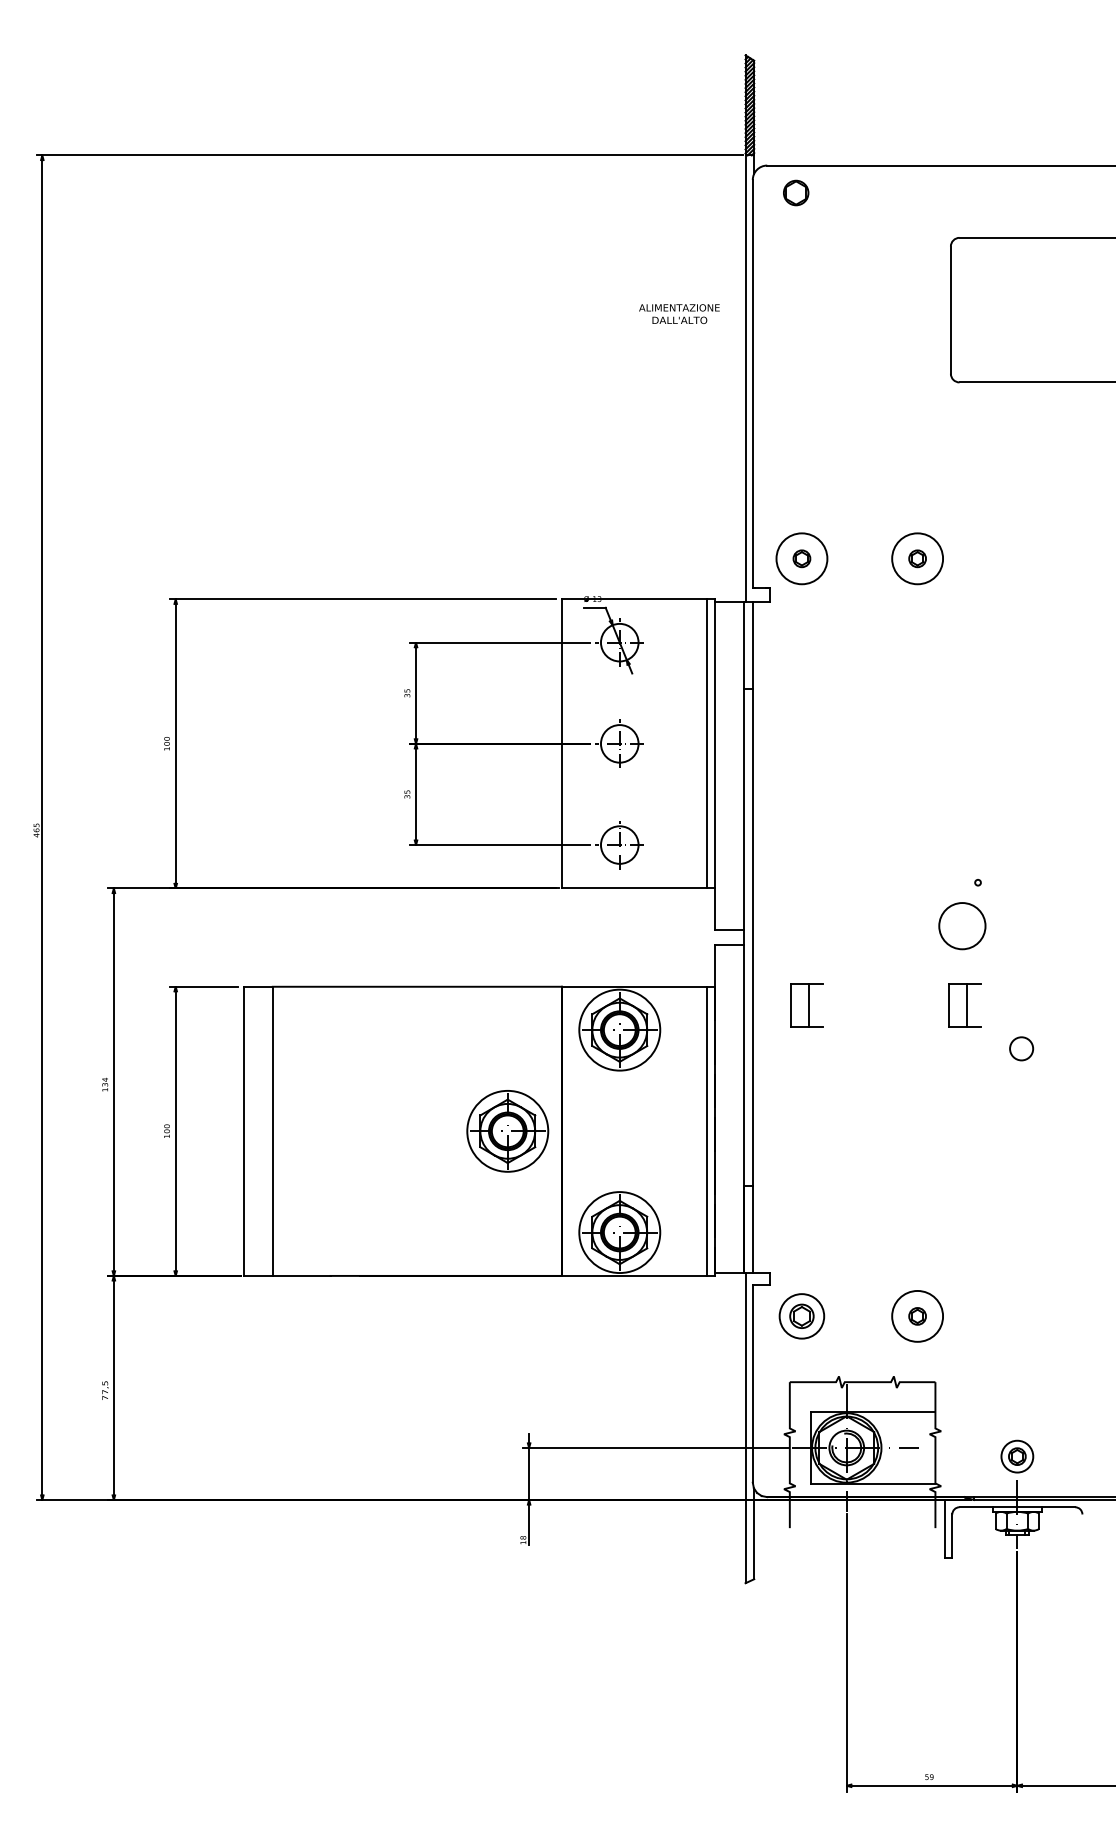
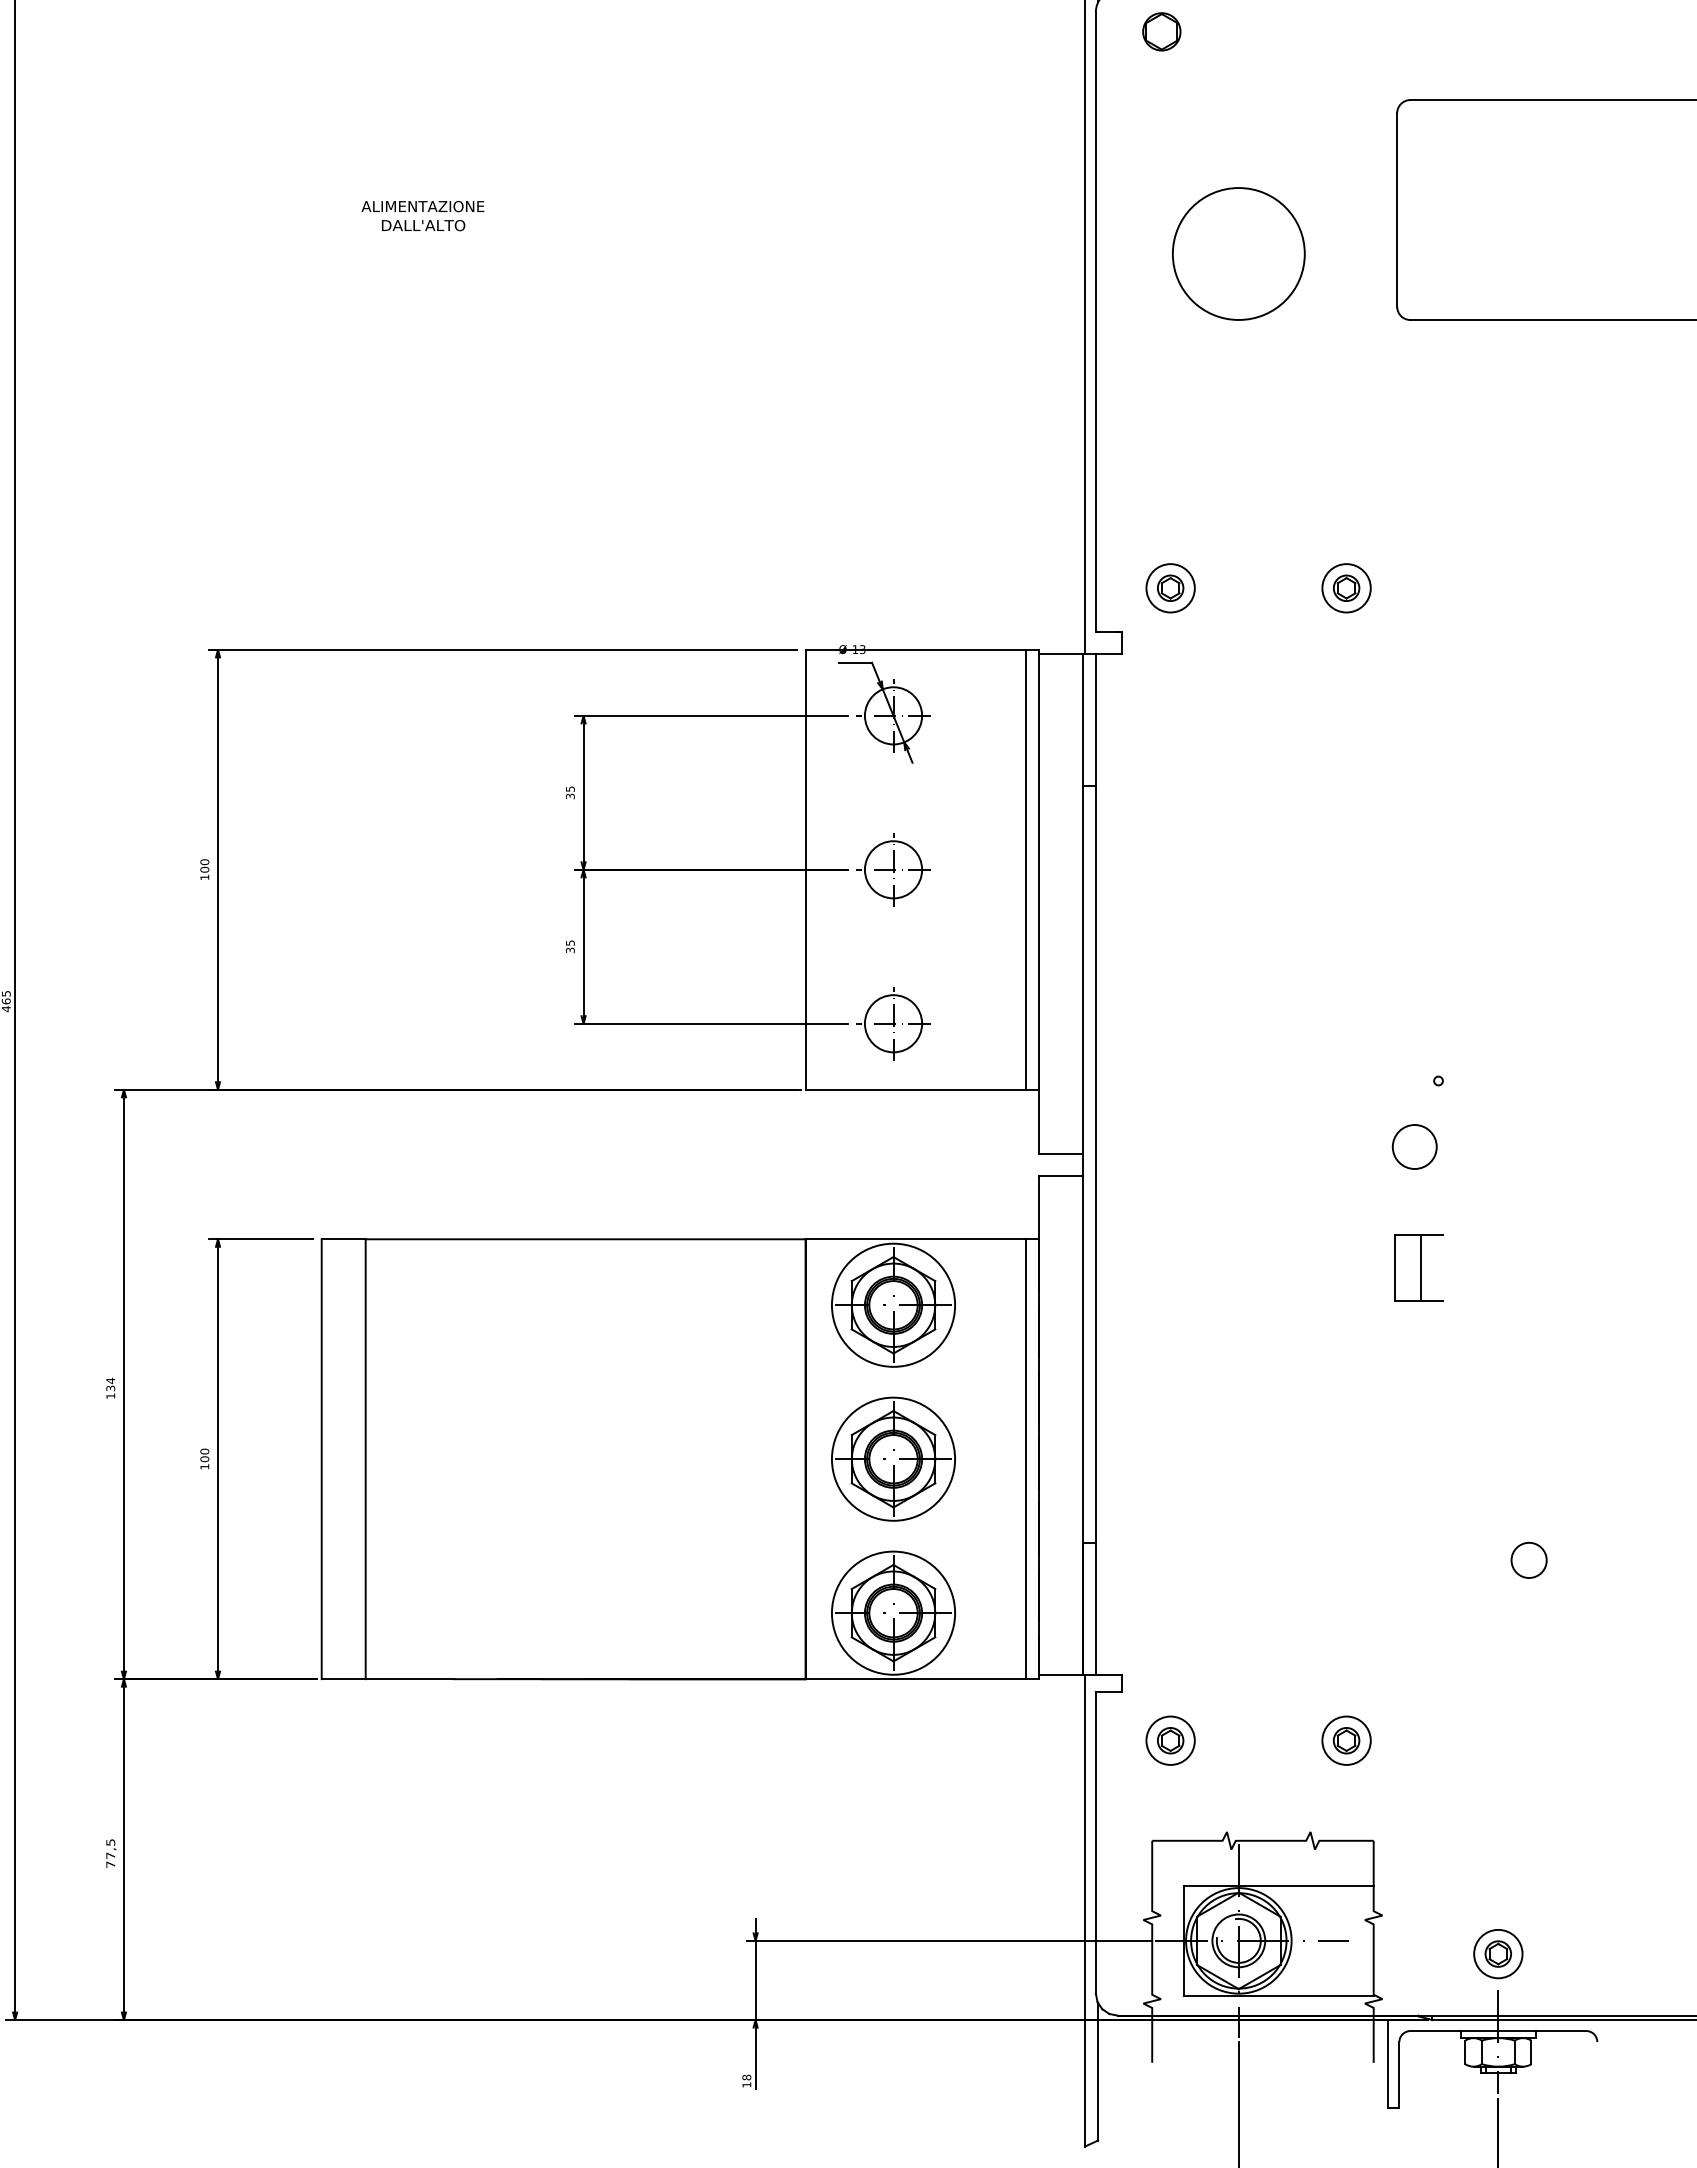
text: (679, 313) -> (423, 215), moved
circle: (846, 338) -> (1238, 253), added
circle: (801, 558) -> (1169, 587), size x0.62
circle: (917, 558) -> (1346, 587), size x0.62
circle: (962, 925) -> (1414, 1146), size x0.62
part: (806, 1005) -> (1177, 1267), removed
circle: (1021, 1048) -> (1528, 1559), moved
part: (507, 1131) -> (893, 1459), moved
part: (801, 1316) -> (1169, 1740), size x0.71
circle: (917, 1316) -> (1346, 1740), size x0.62

